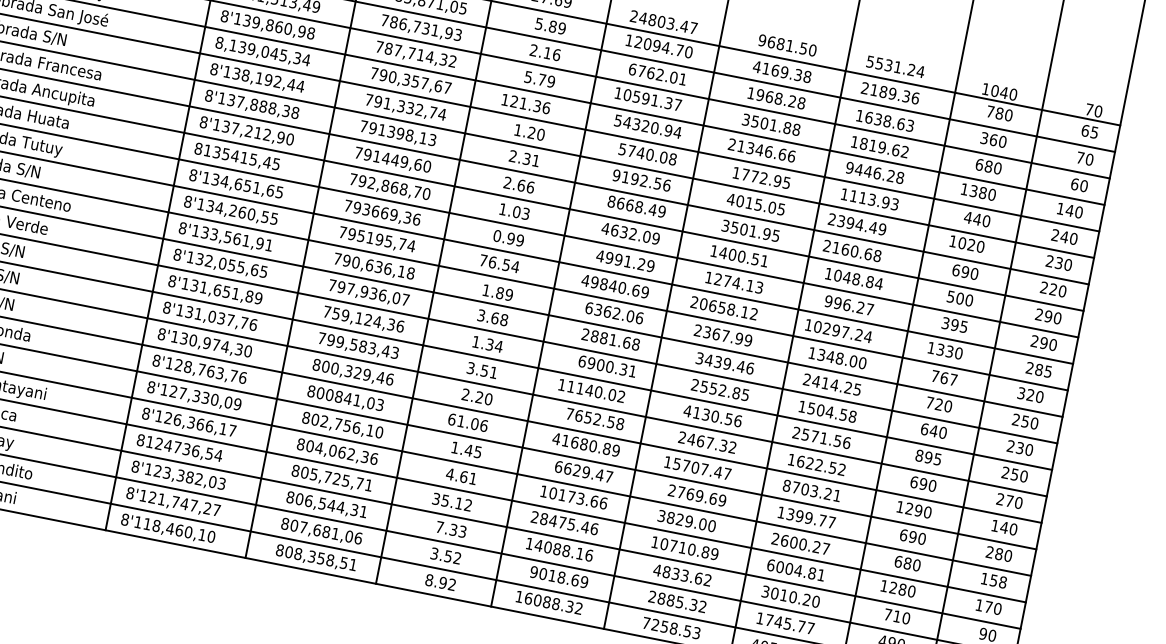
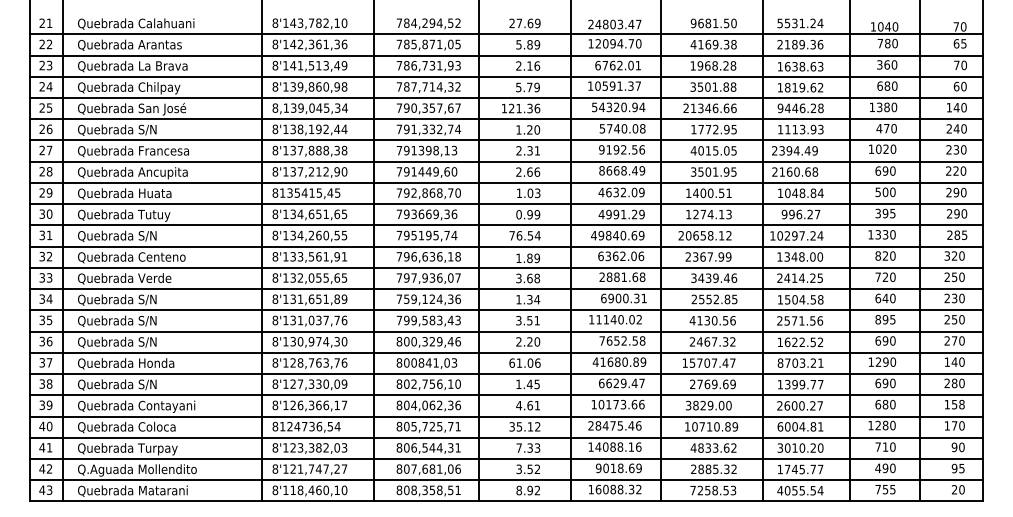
text: (977, 219) -> (886, 128), 440 -> 470
text: (355, 262) -> (413, 256), 790,636,18 -> 796,636,18
text: (944, 377) -> (885, 255), 767 -> 820

